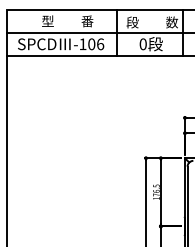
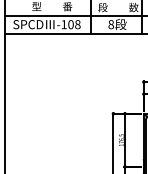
text: (100, 44) -> (77, 24), -106 -> -108
text: (142, 44) -> (110, 24), 0 -> 8

